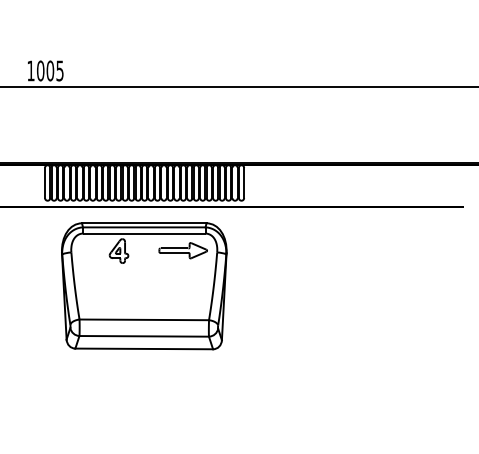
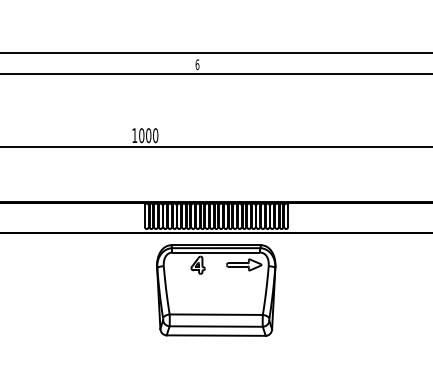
text: (59, 70) -> (155, 135), 1005 -> 1000

